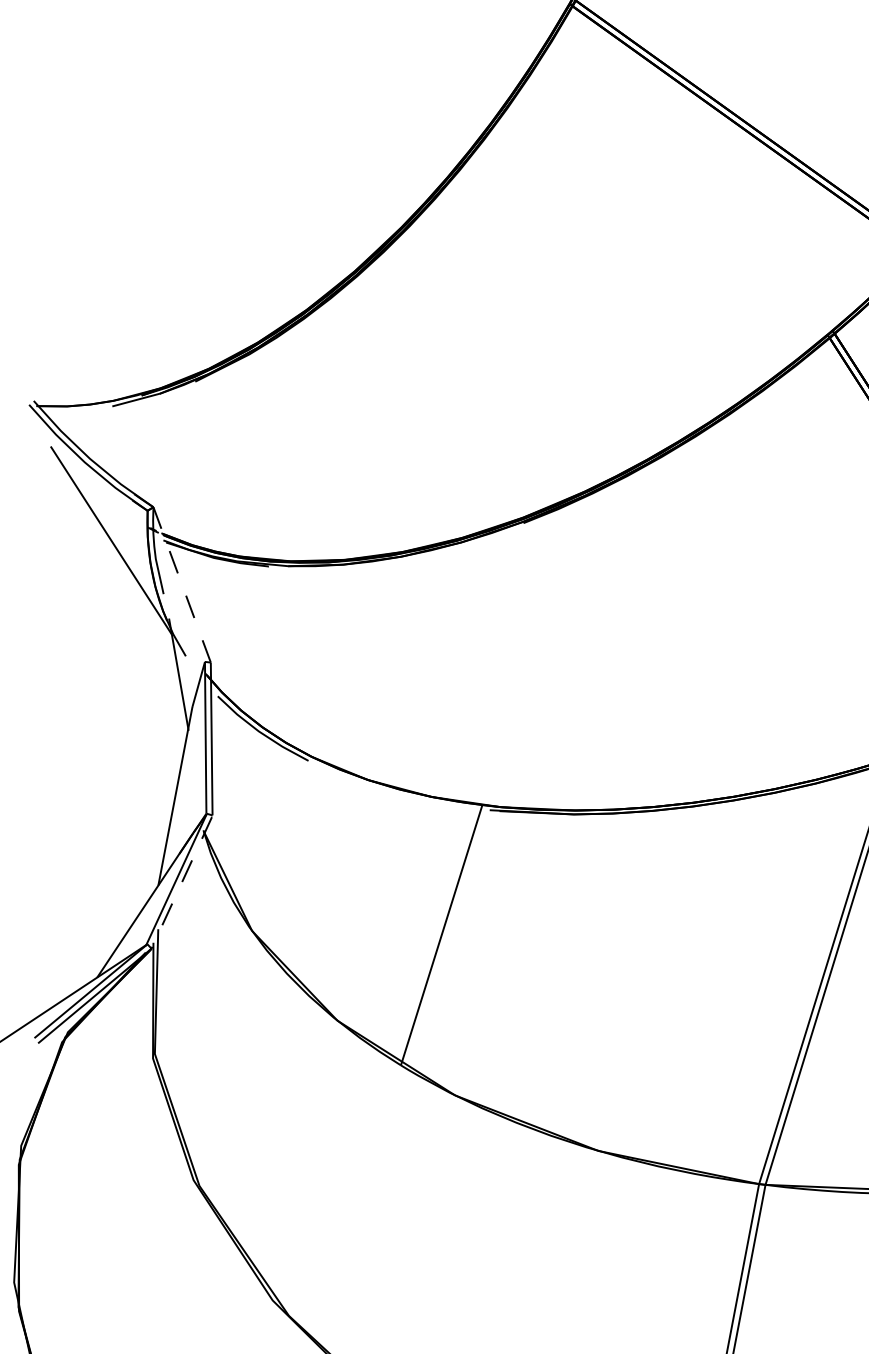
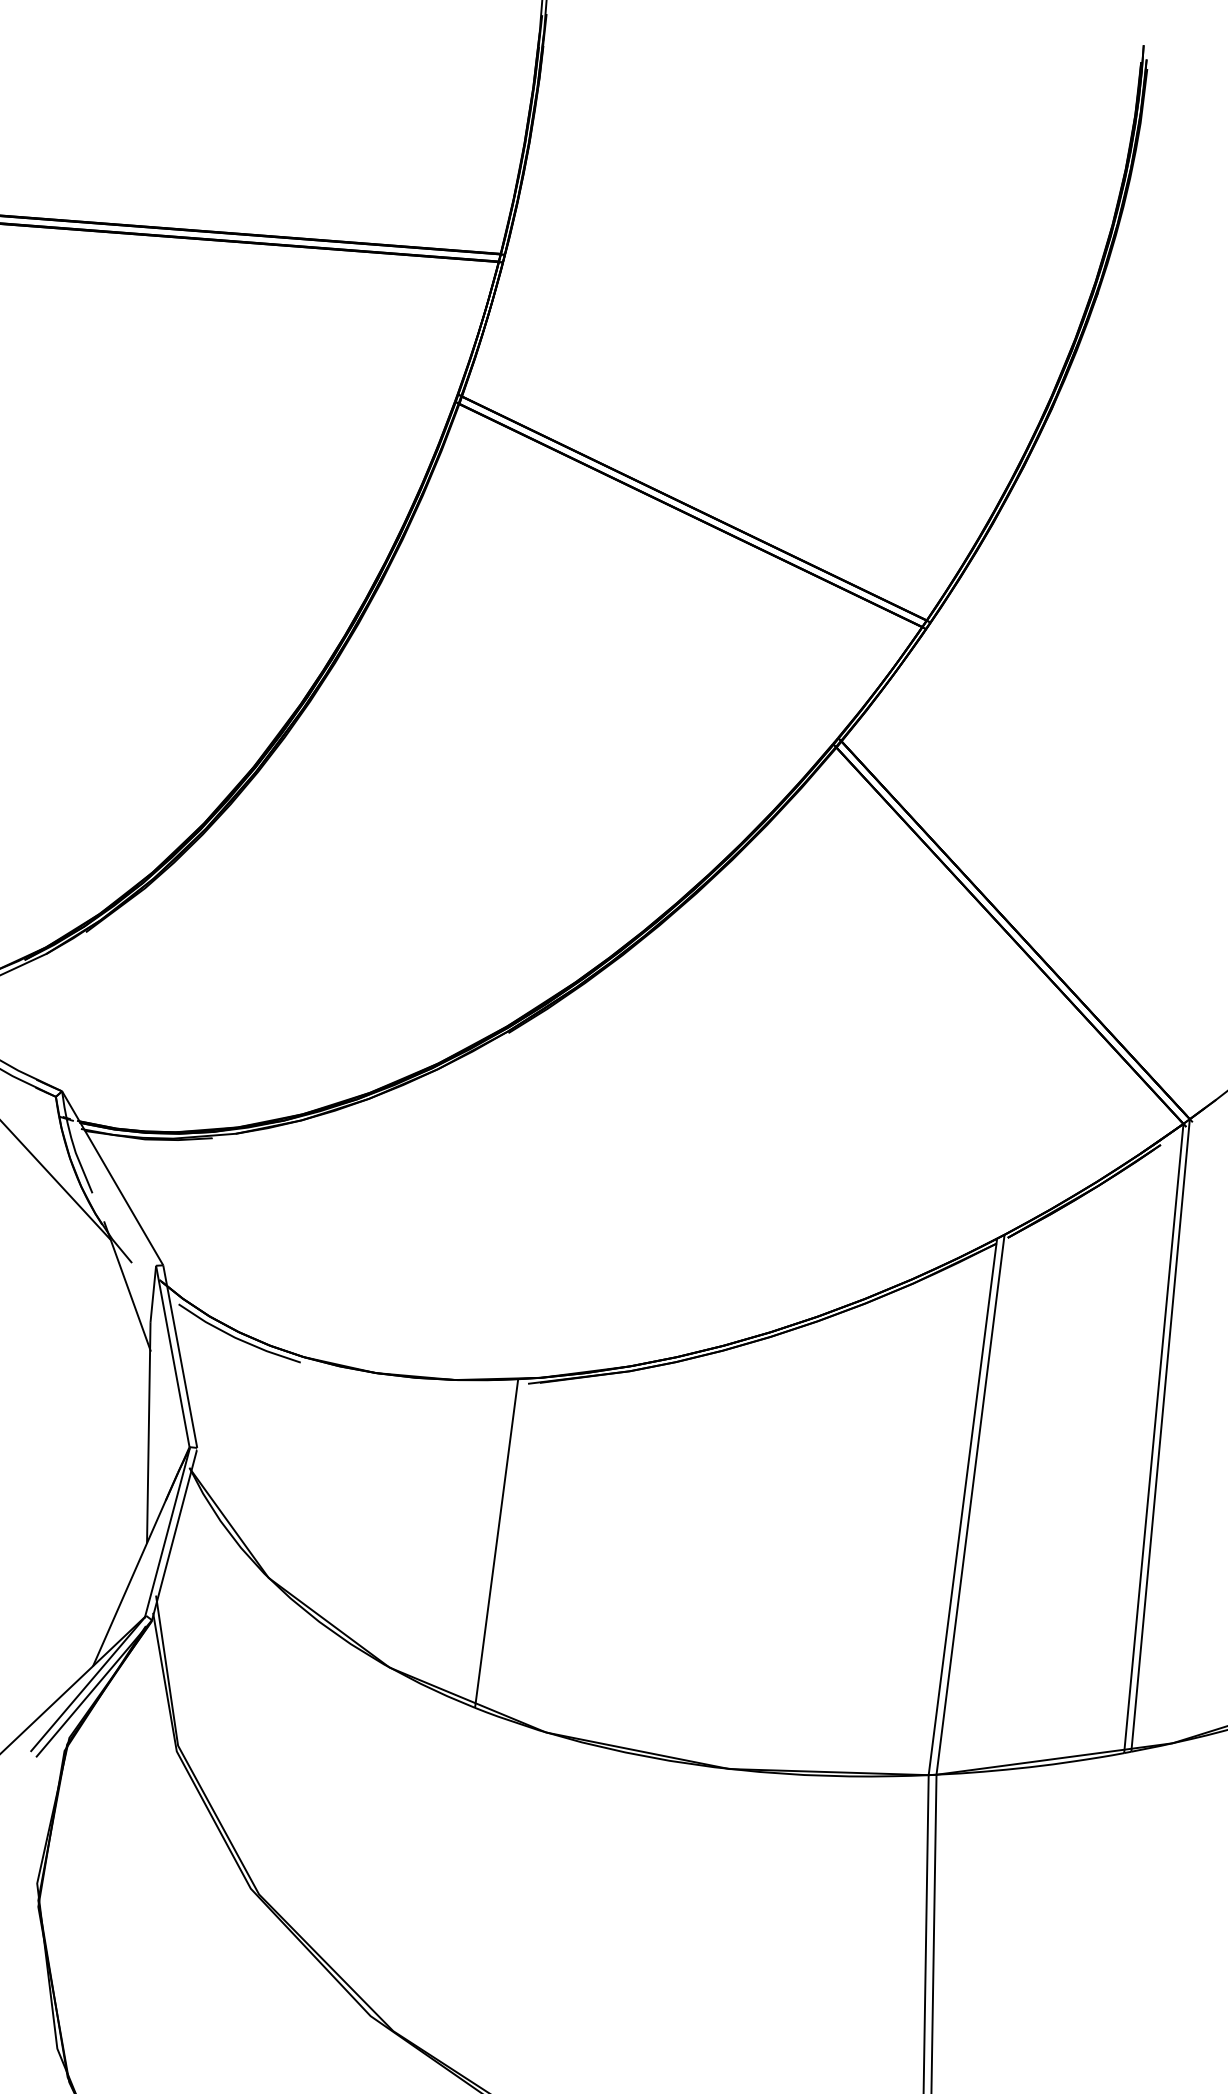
line: (181, 585) -> (112, 1178), dashed -> solid
line: (181, 883) -> (174, 1535), dashed -> solid

